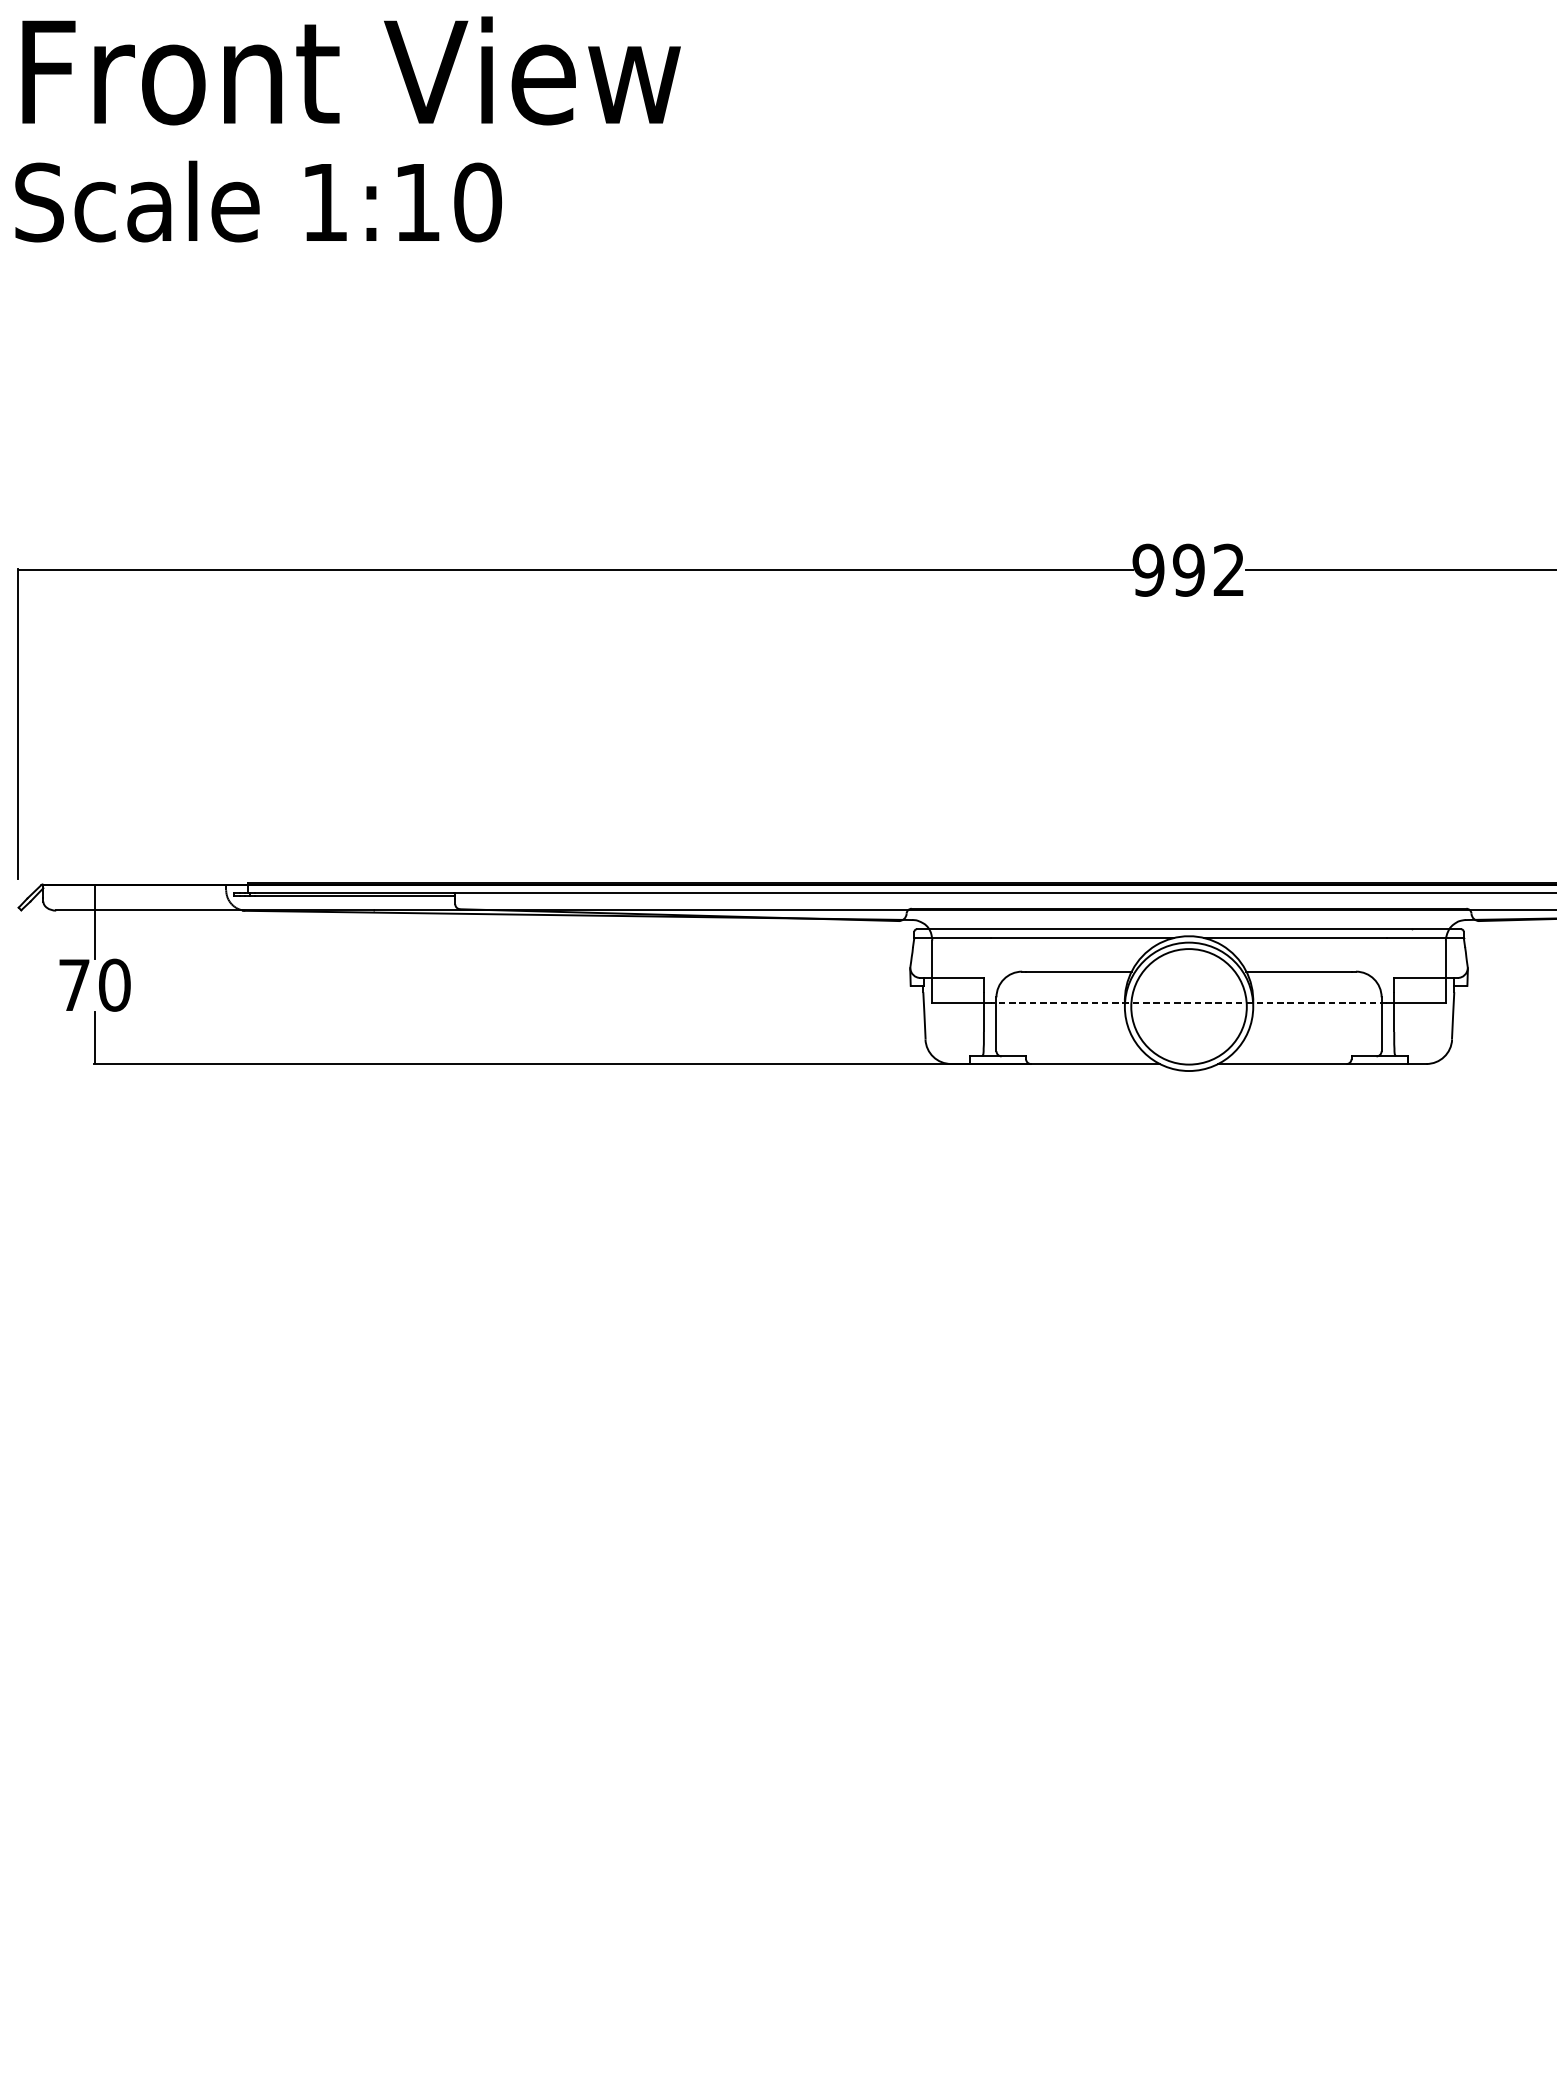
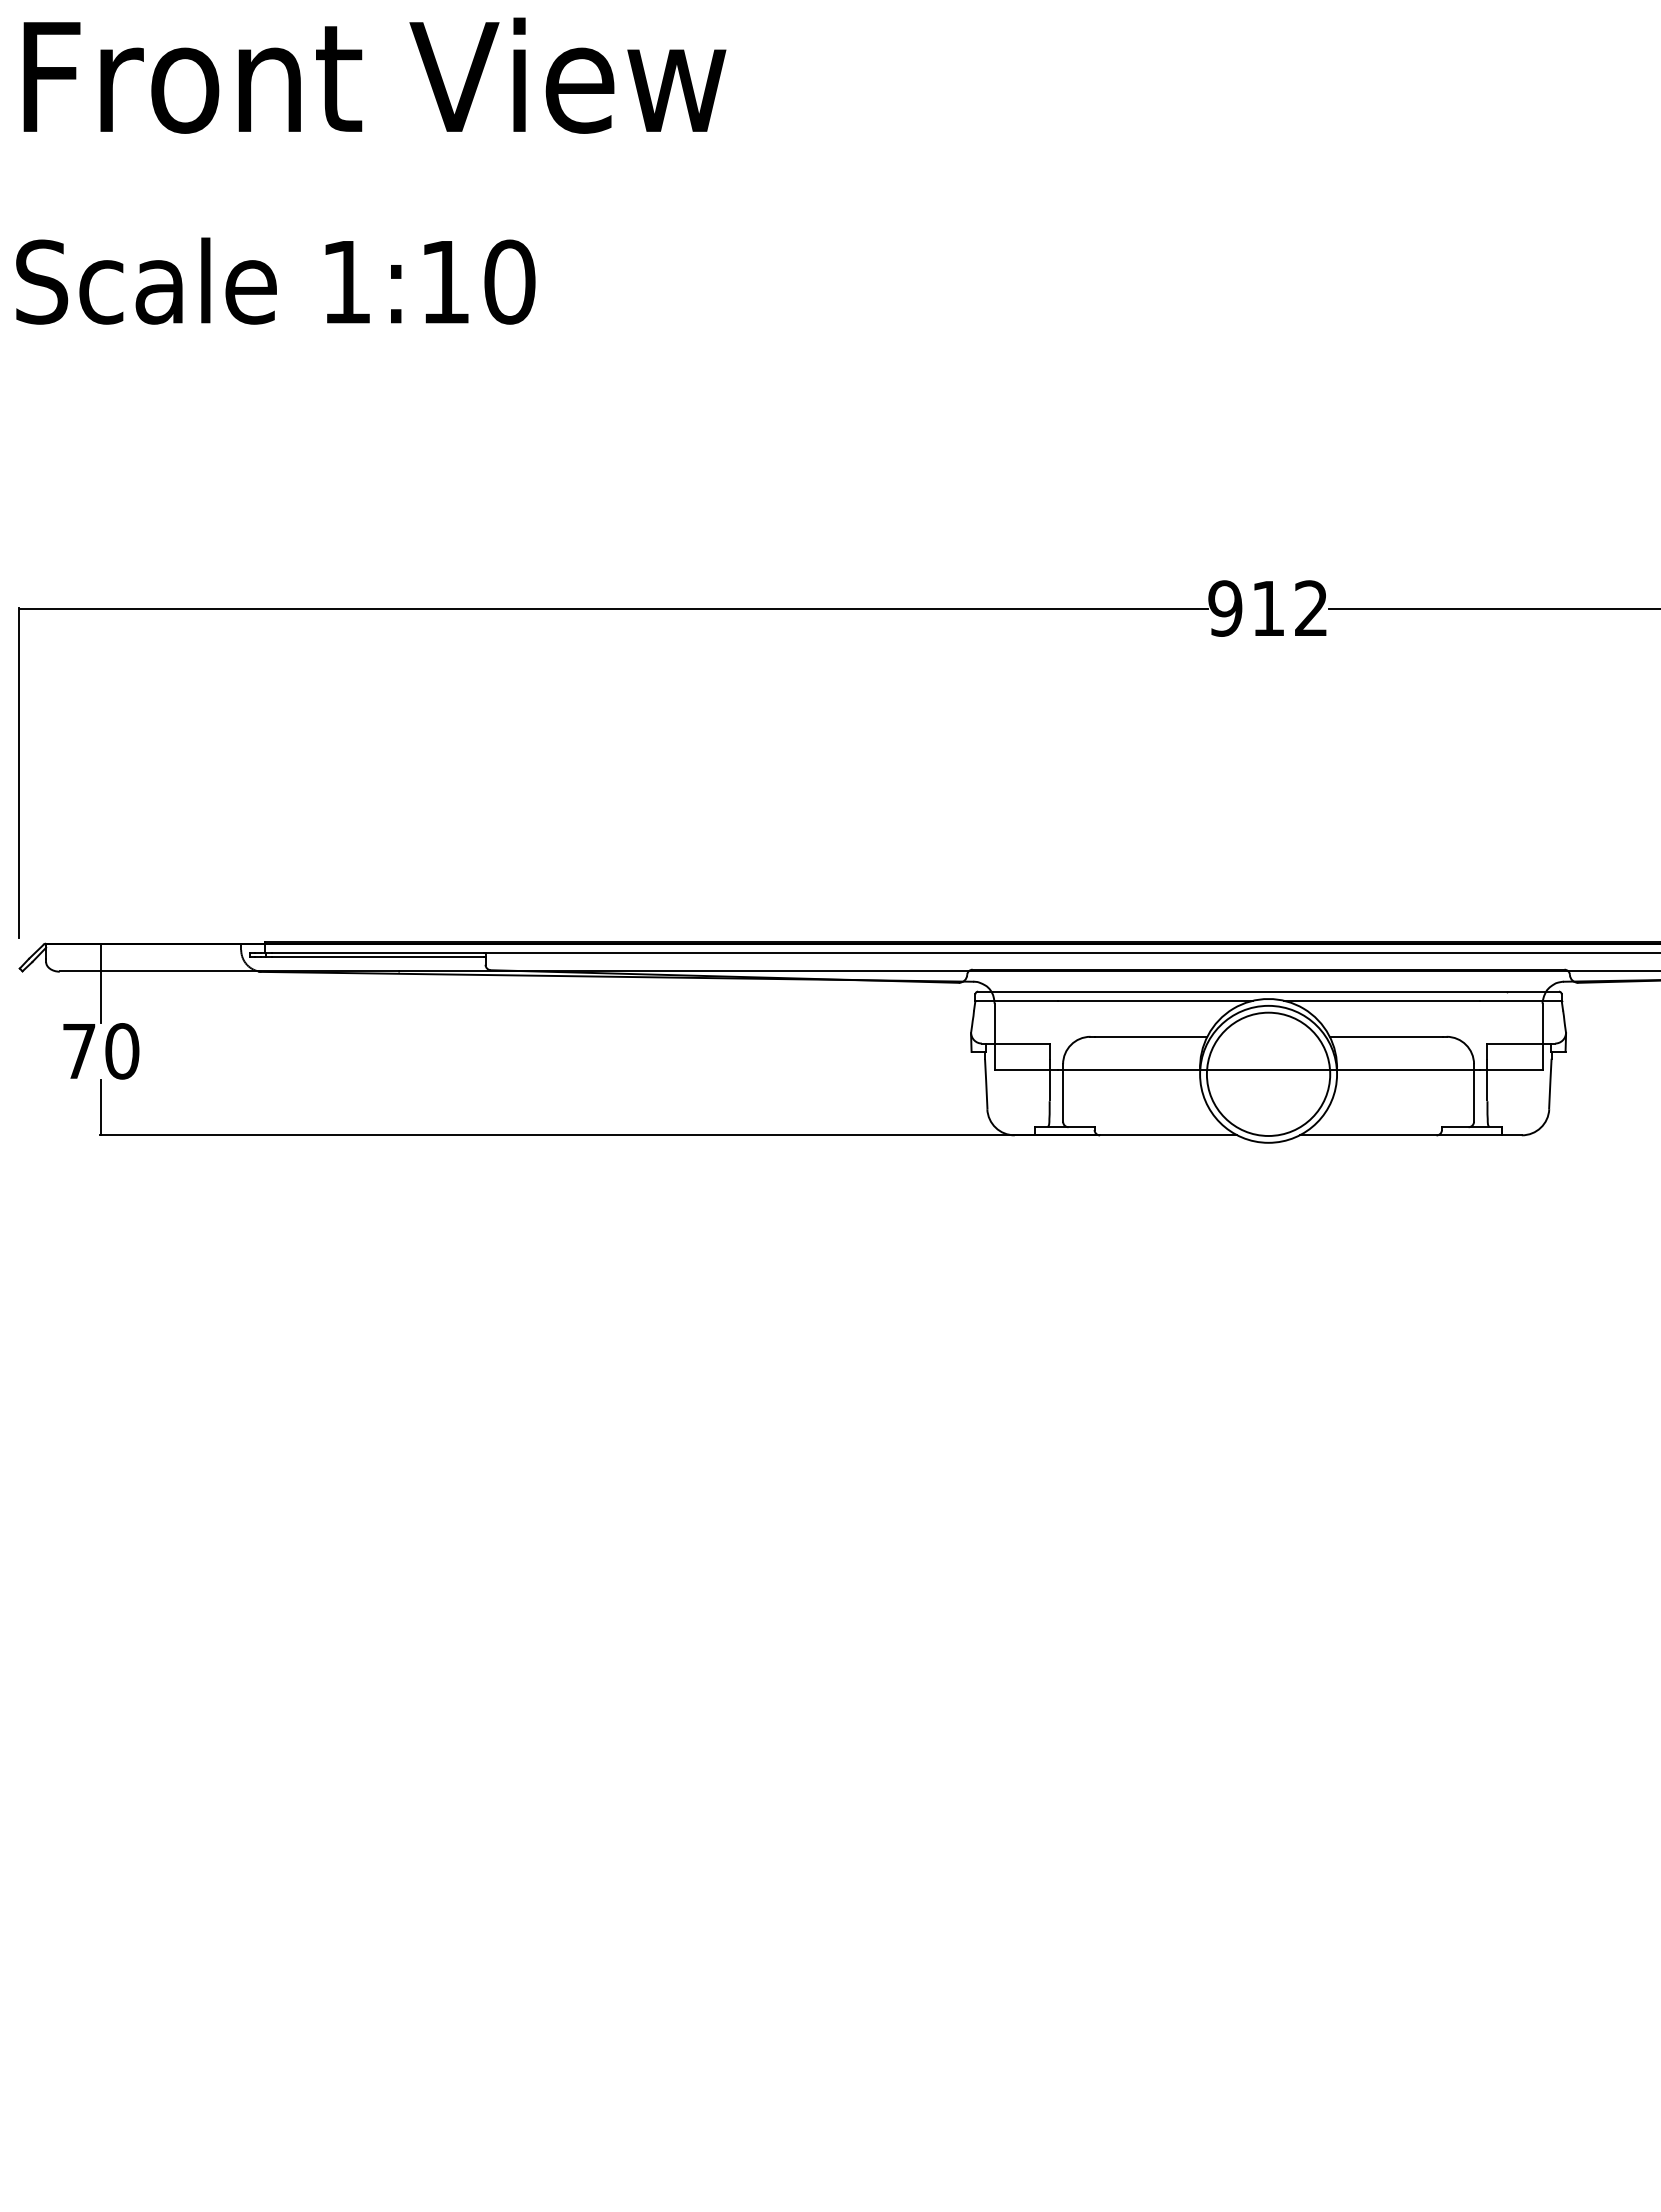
text: (258, 200) -> (275, 280), moved
text: (1188, 570) -> (1268, 608), 992 -> 912
line: (1188, 1002) -> (1268, 1069), dashed -> solid

